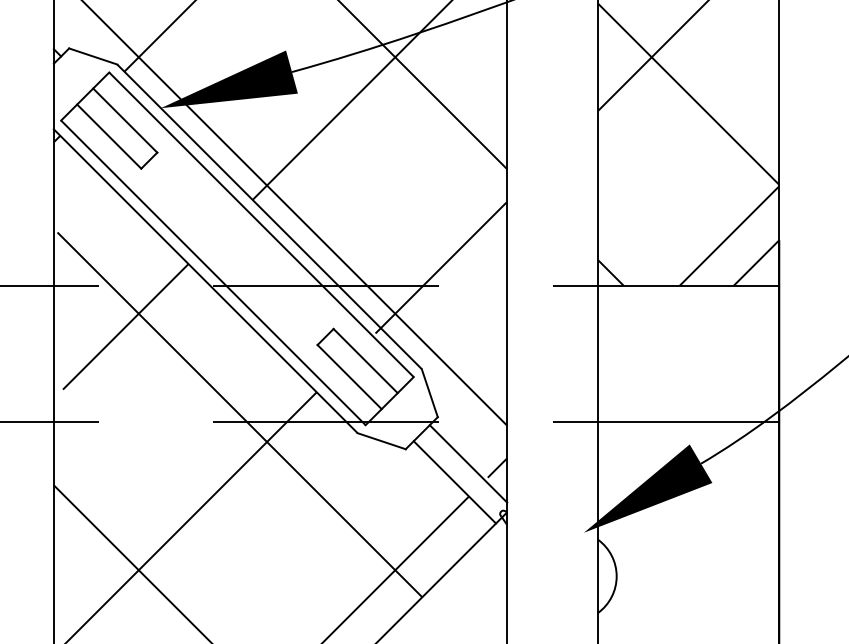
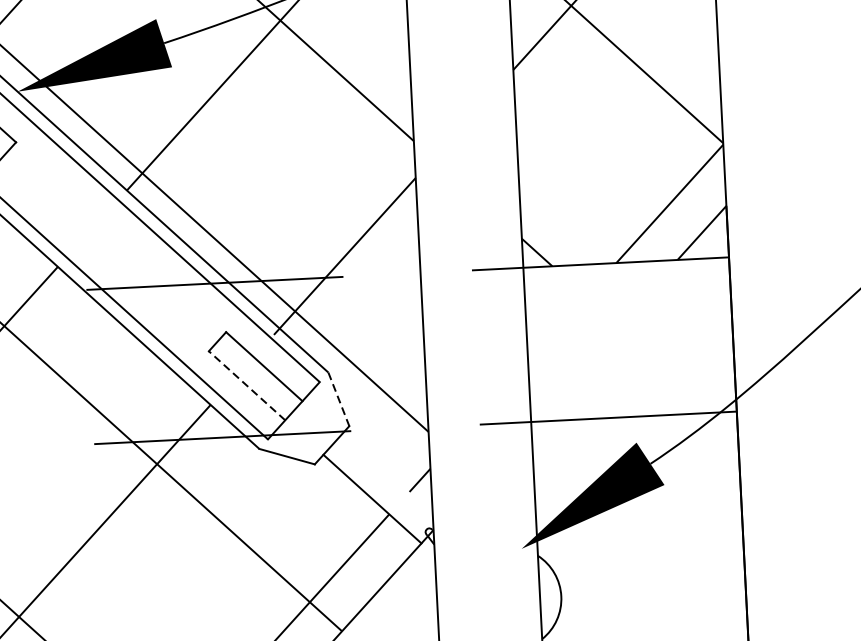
line: (349, 376) -> (246, 385), solid -> dashed
line: (429, 393) -> (338, 399), solid -> dashed
line: (468, 463) -> (386, 476), removed

